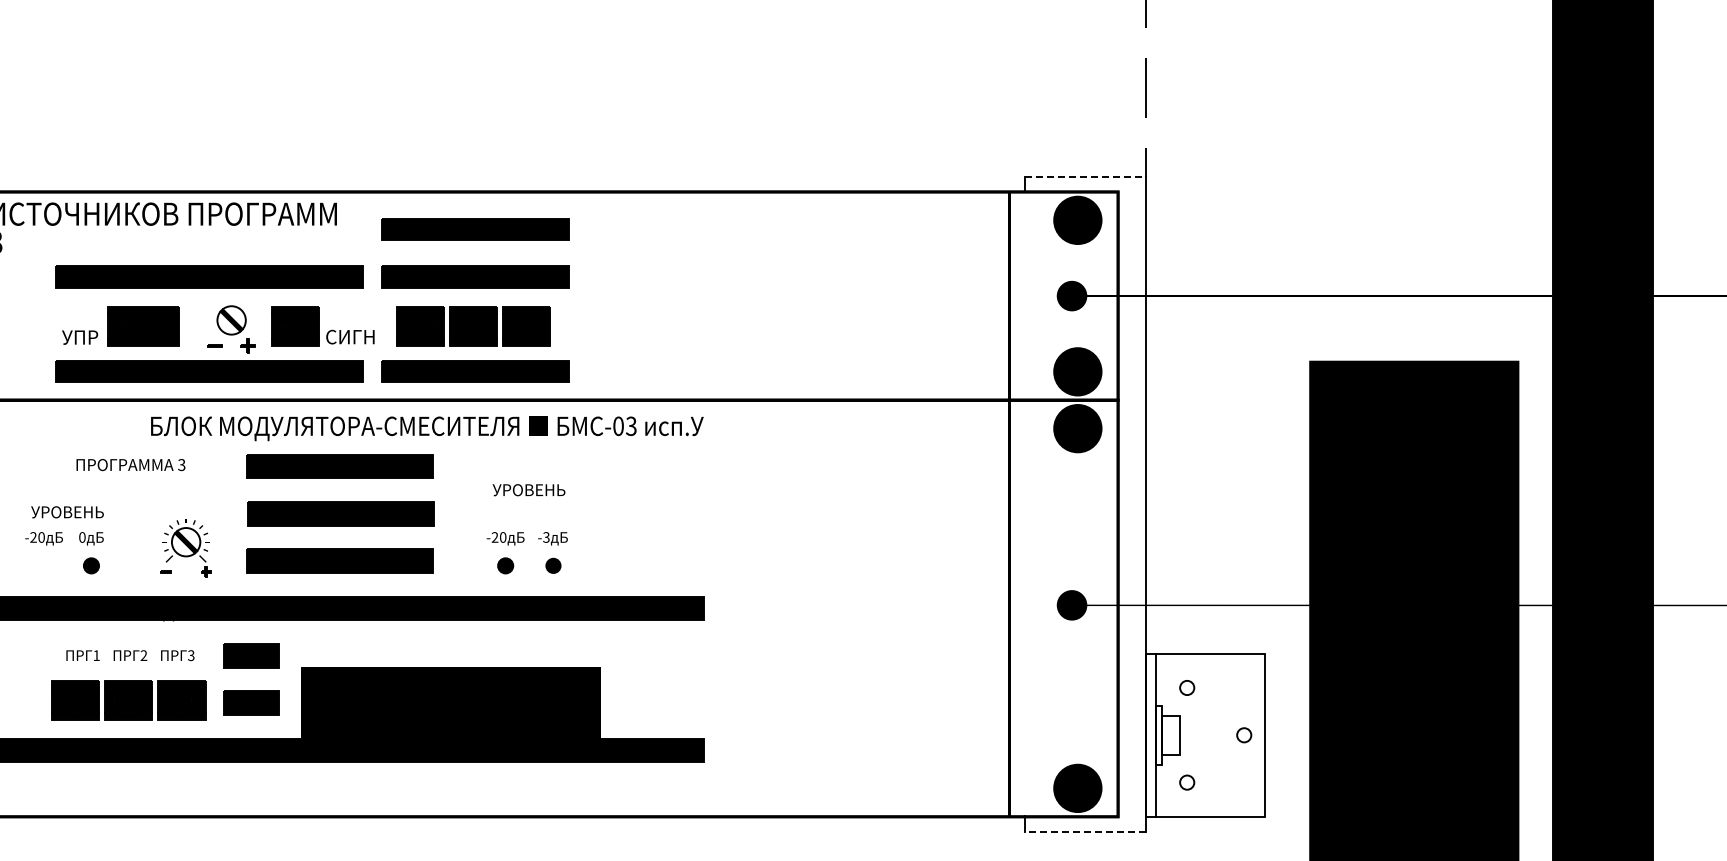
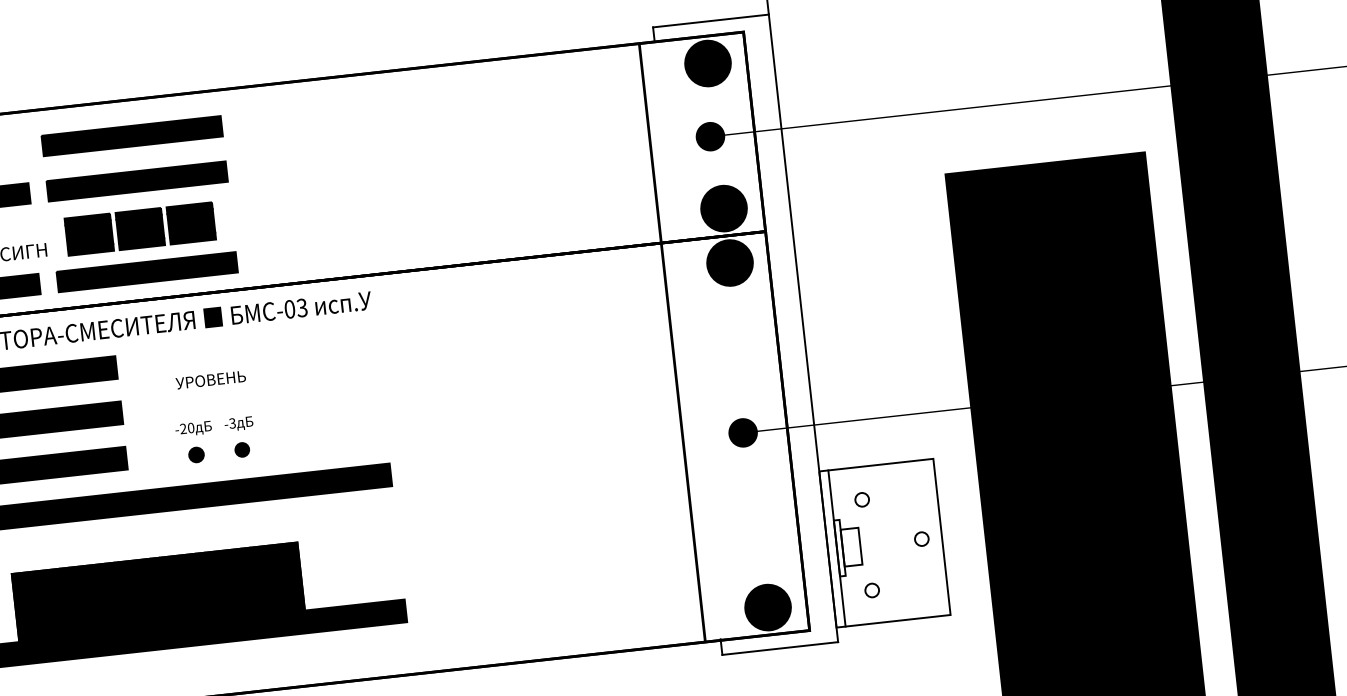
line: (1086, 176) -> (711, 20), dashed -> solid
line: (1085, 832) -> (780, 649), dashed -> solid

